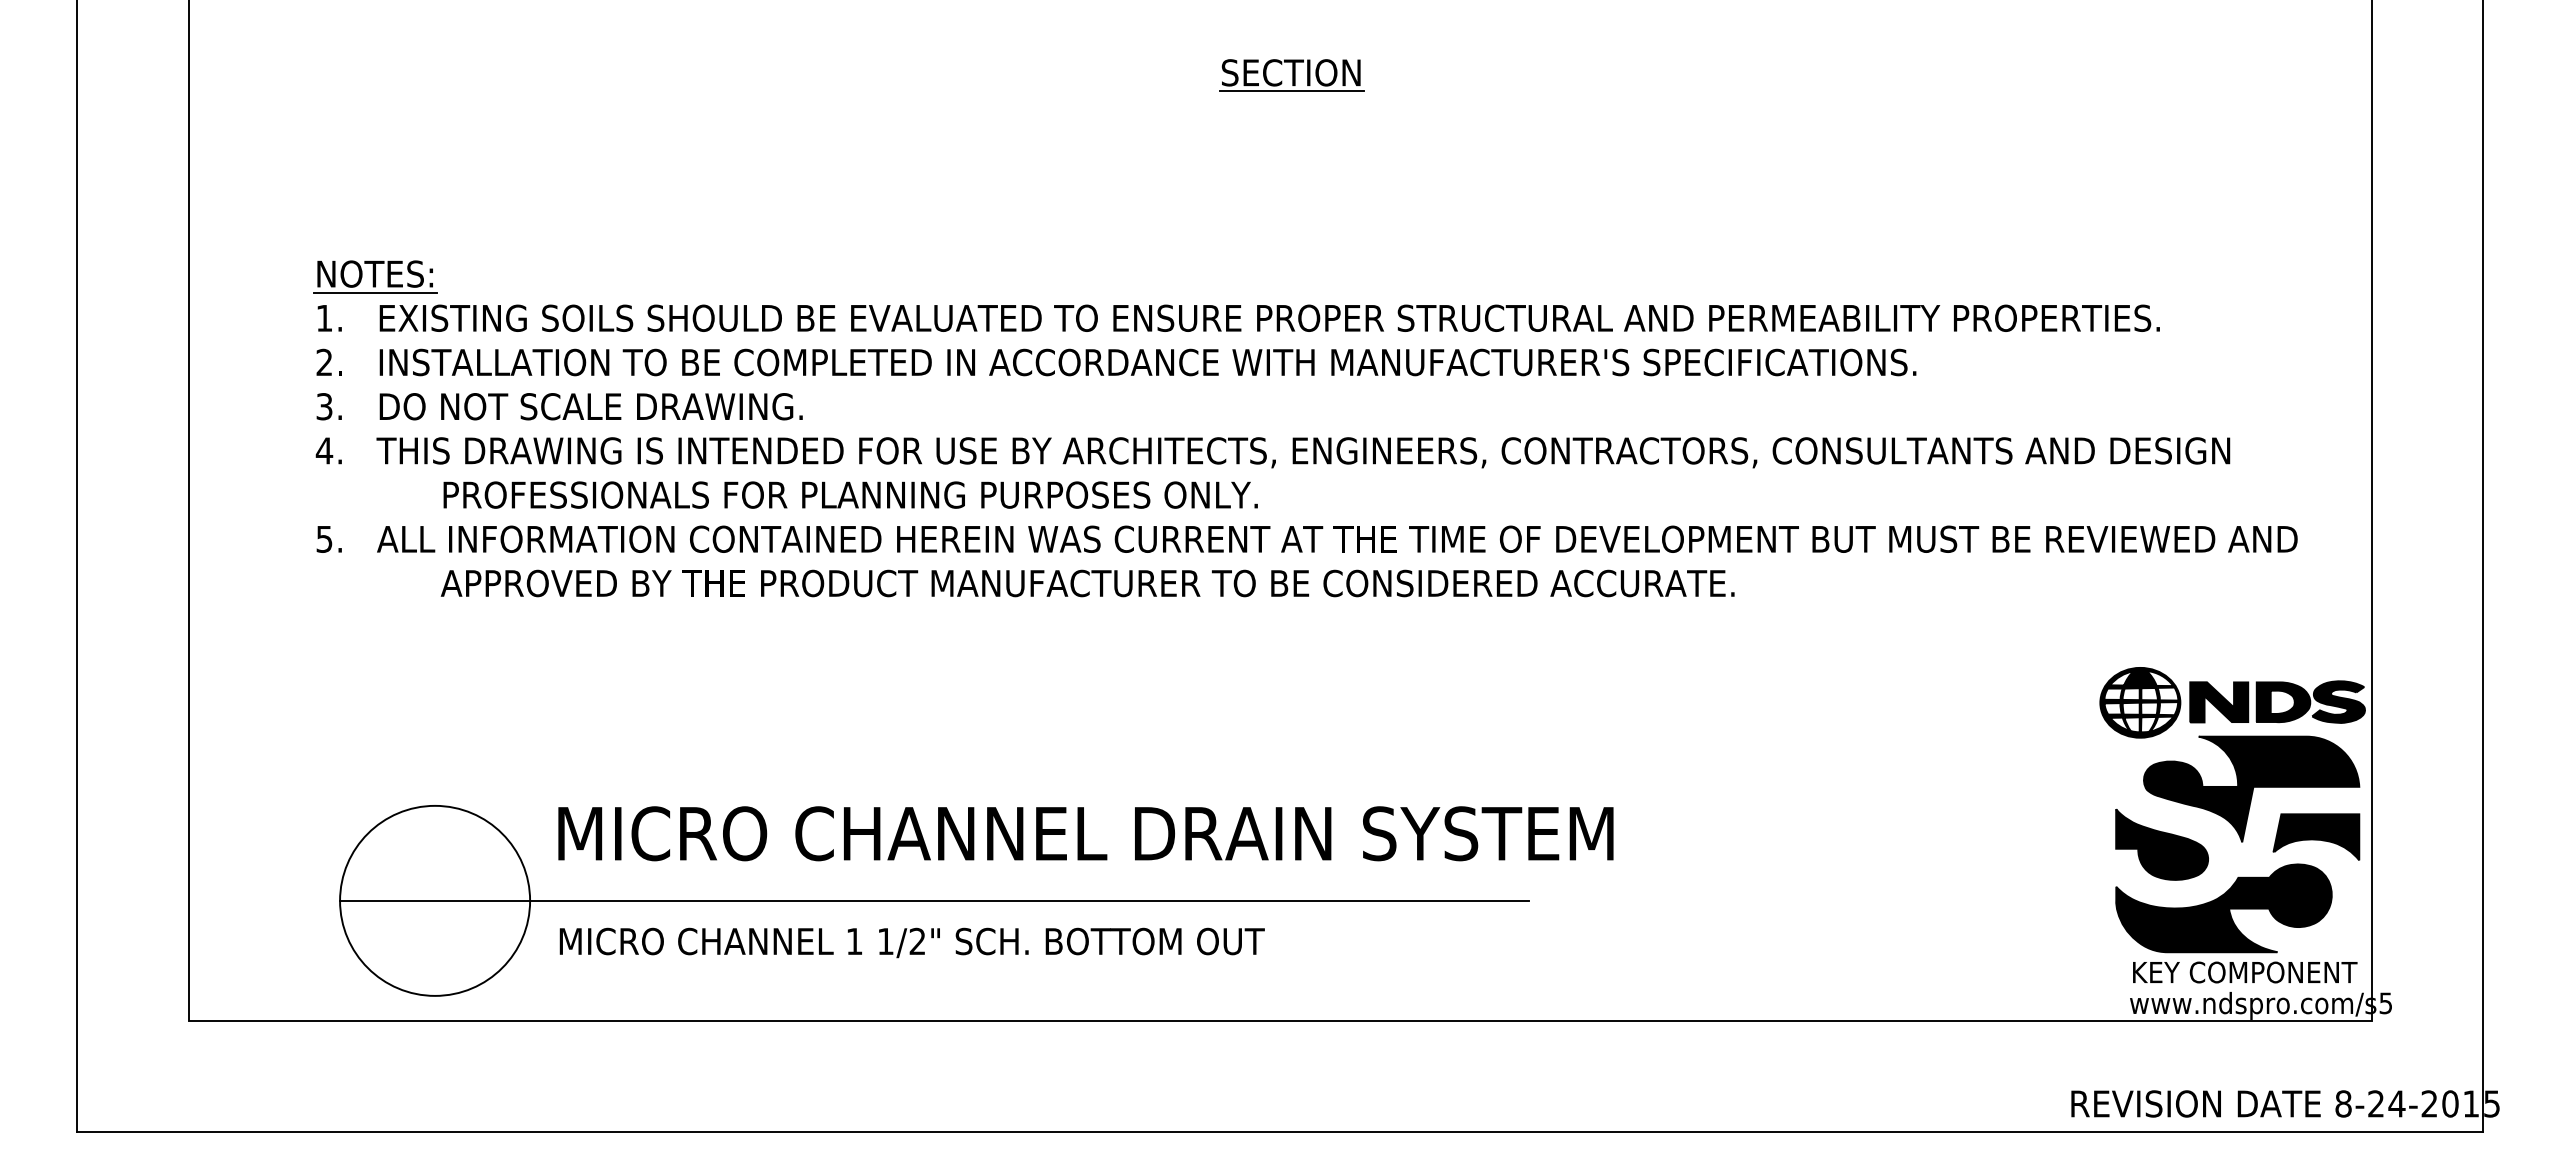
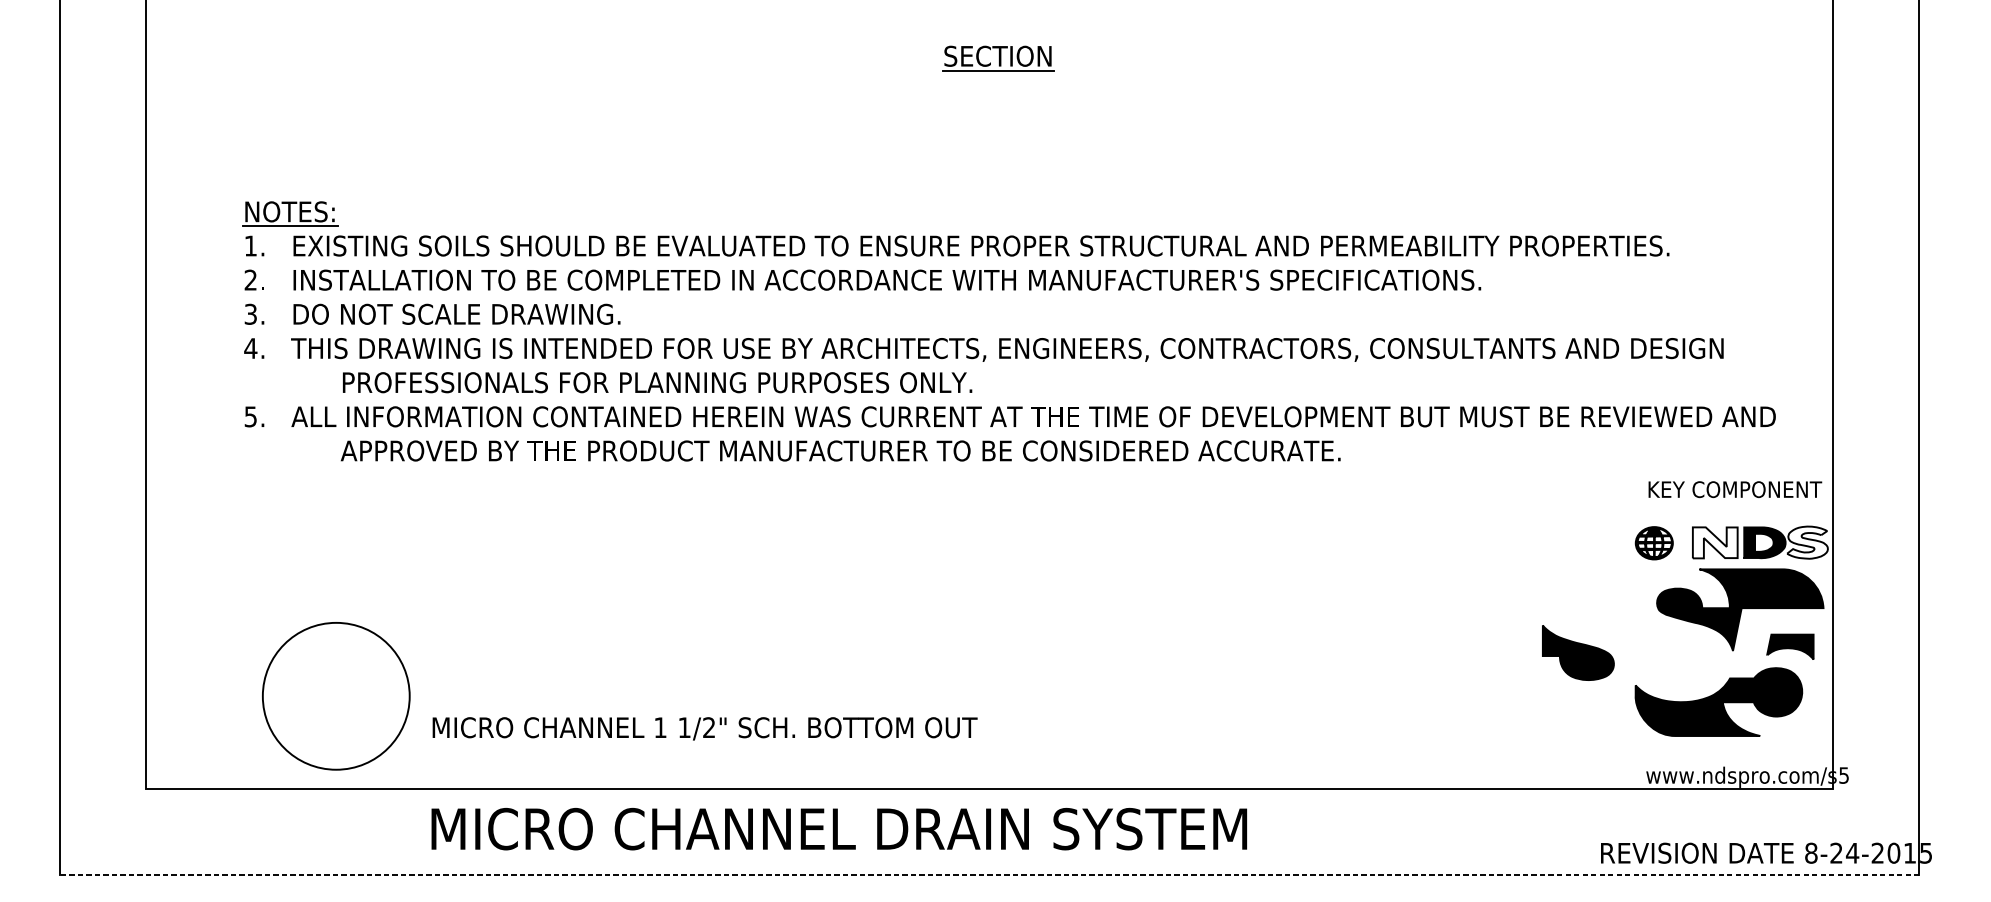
fill: (2338, 701) -> (1807, 542), removed
part: (2140, 702) -> (1654, 542), size x0.6
fill: (2219, 702) -> (1715, 542), removed
text: (1085, 833) -> (838, 828), moved
part: (2316, 836) -> (1790, 646), size x0.7
part: (2161, 844) -> (1577, 652), moved
line: (934, 900) -> (722, 696), removed
text: (2245, 972) -> (1735, 489), moved
line: (1279, 1132) -> (988, 875), solid -> dashed

